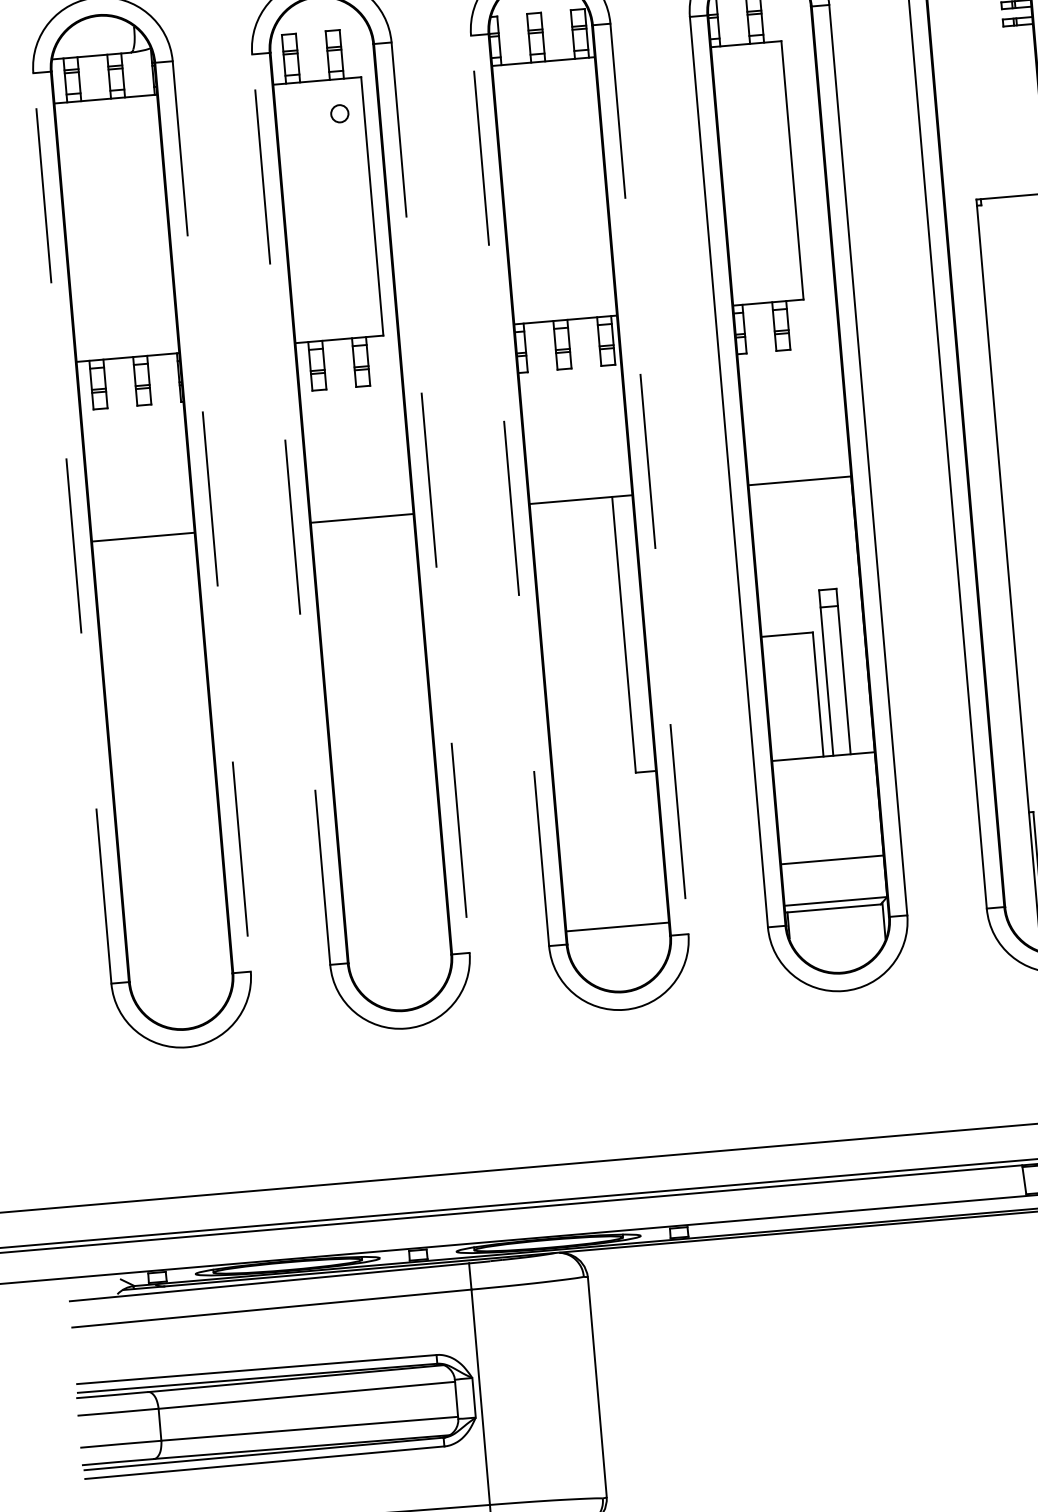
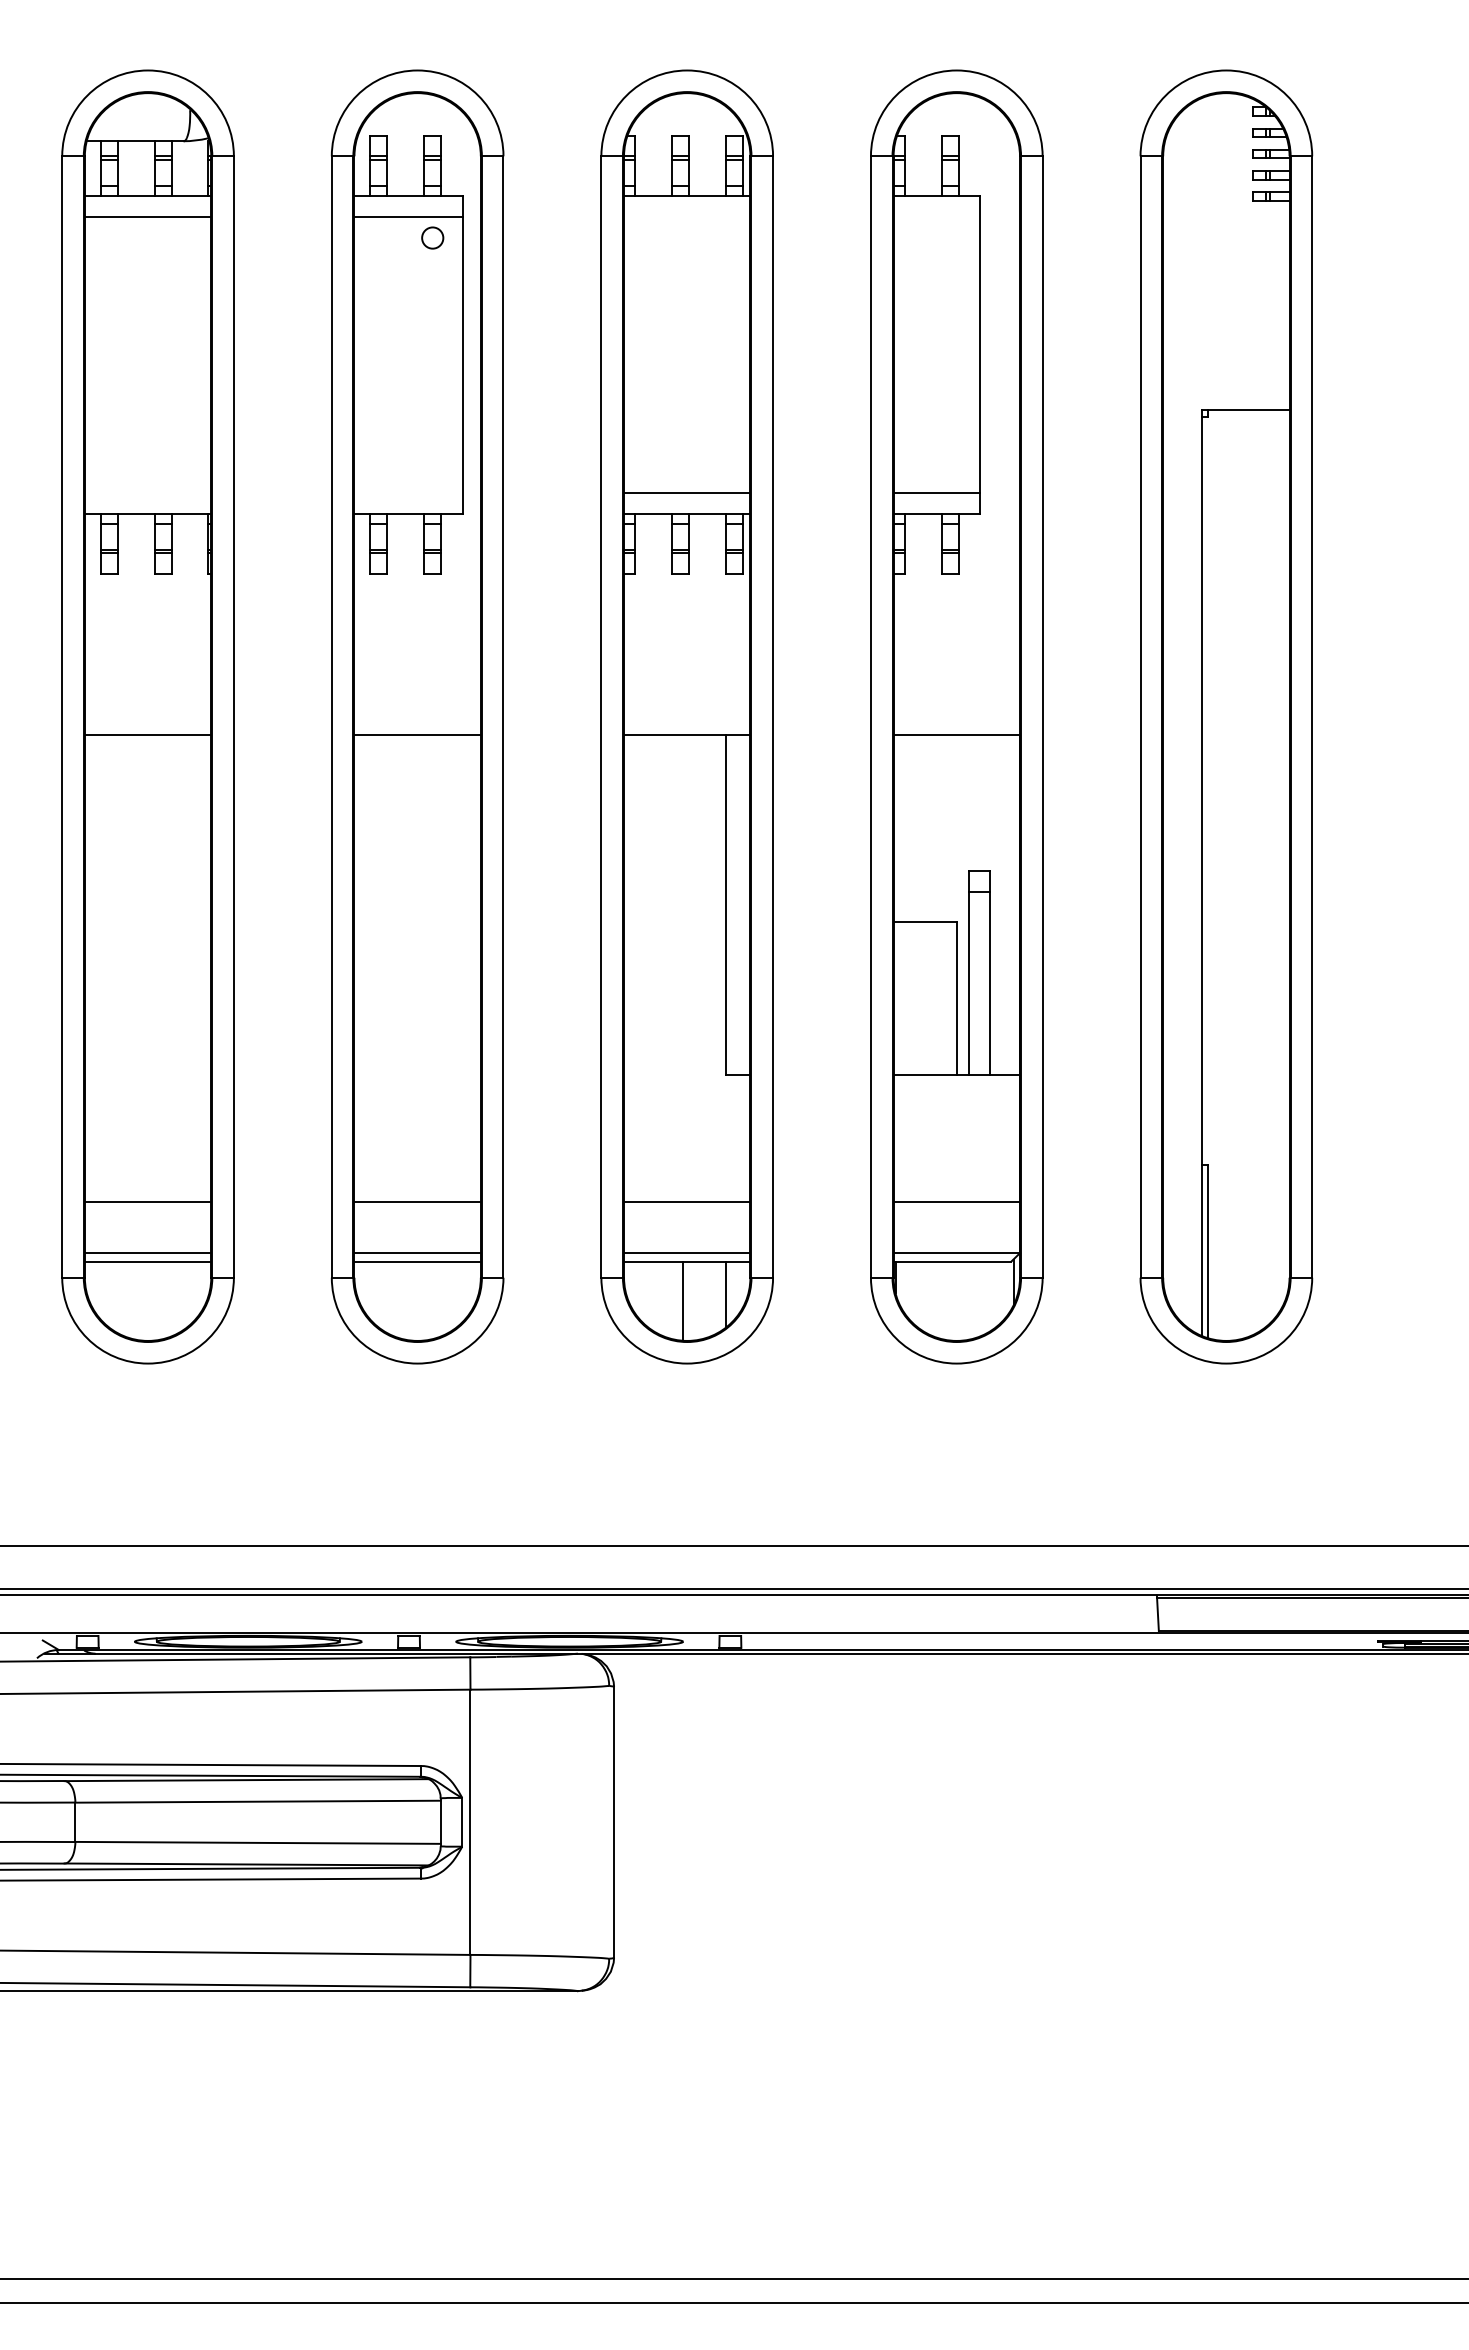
line: (318, 97) -> (408, 216), added
line: (106, 116) -> (147, 216), added
line: (766, 285) -> (936, 492), added
line: (564, 302) -> (687, 492), added
line: (649, 479) -> (773, 717), dashed -> solid
line: (510, 491) -> (601, 717), dashed -> solid
line: (430, 498) -> (503, 717), dashed -> solid
line: (291, 510) -> (331, 717), dashed -> solid
line: (211, 516) -> (233, 717), dashed -> solid
line: (72, 528) -> (62, 717), dashed -> solid
line: (613, 879) -> (687, 1202), added
line: (394, 897) -> (417, 1202), added
line: (175, 916) -> (147, 1202), added
line: (617, 920) -> (687, 1253), added
line: (398, 939) -> (417, 1253), added
line: (398, 945) -> (417, 1261), added
line: (650, 950) -> (725, 1293), added
line: (178, 957) -> (147, 1253), added
line: (617, 958) -> (683, 1300), added
line: (179, 964) -> (147, 1261), added

